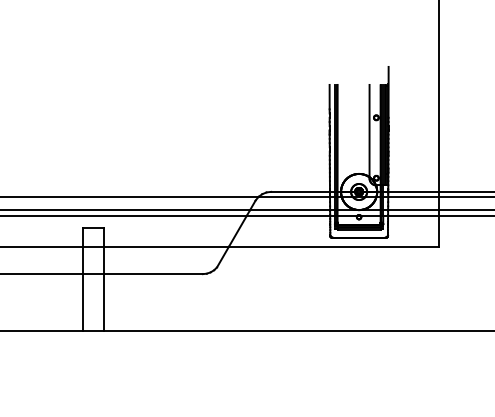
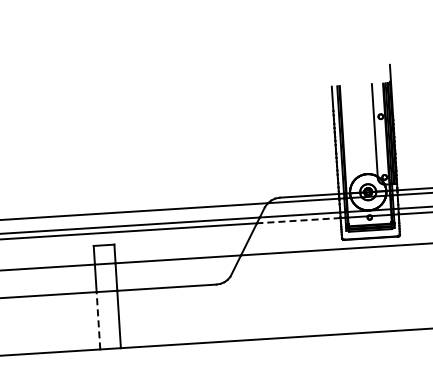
line: (288, 215) -> (298, 220), solid -> dashed
line: (83, 302) -> (98, 320), solid -> dashed

